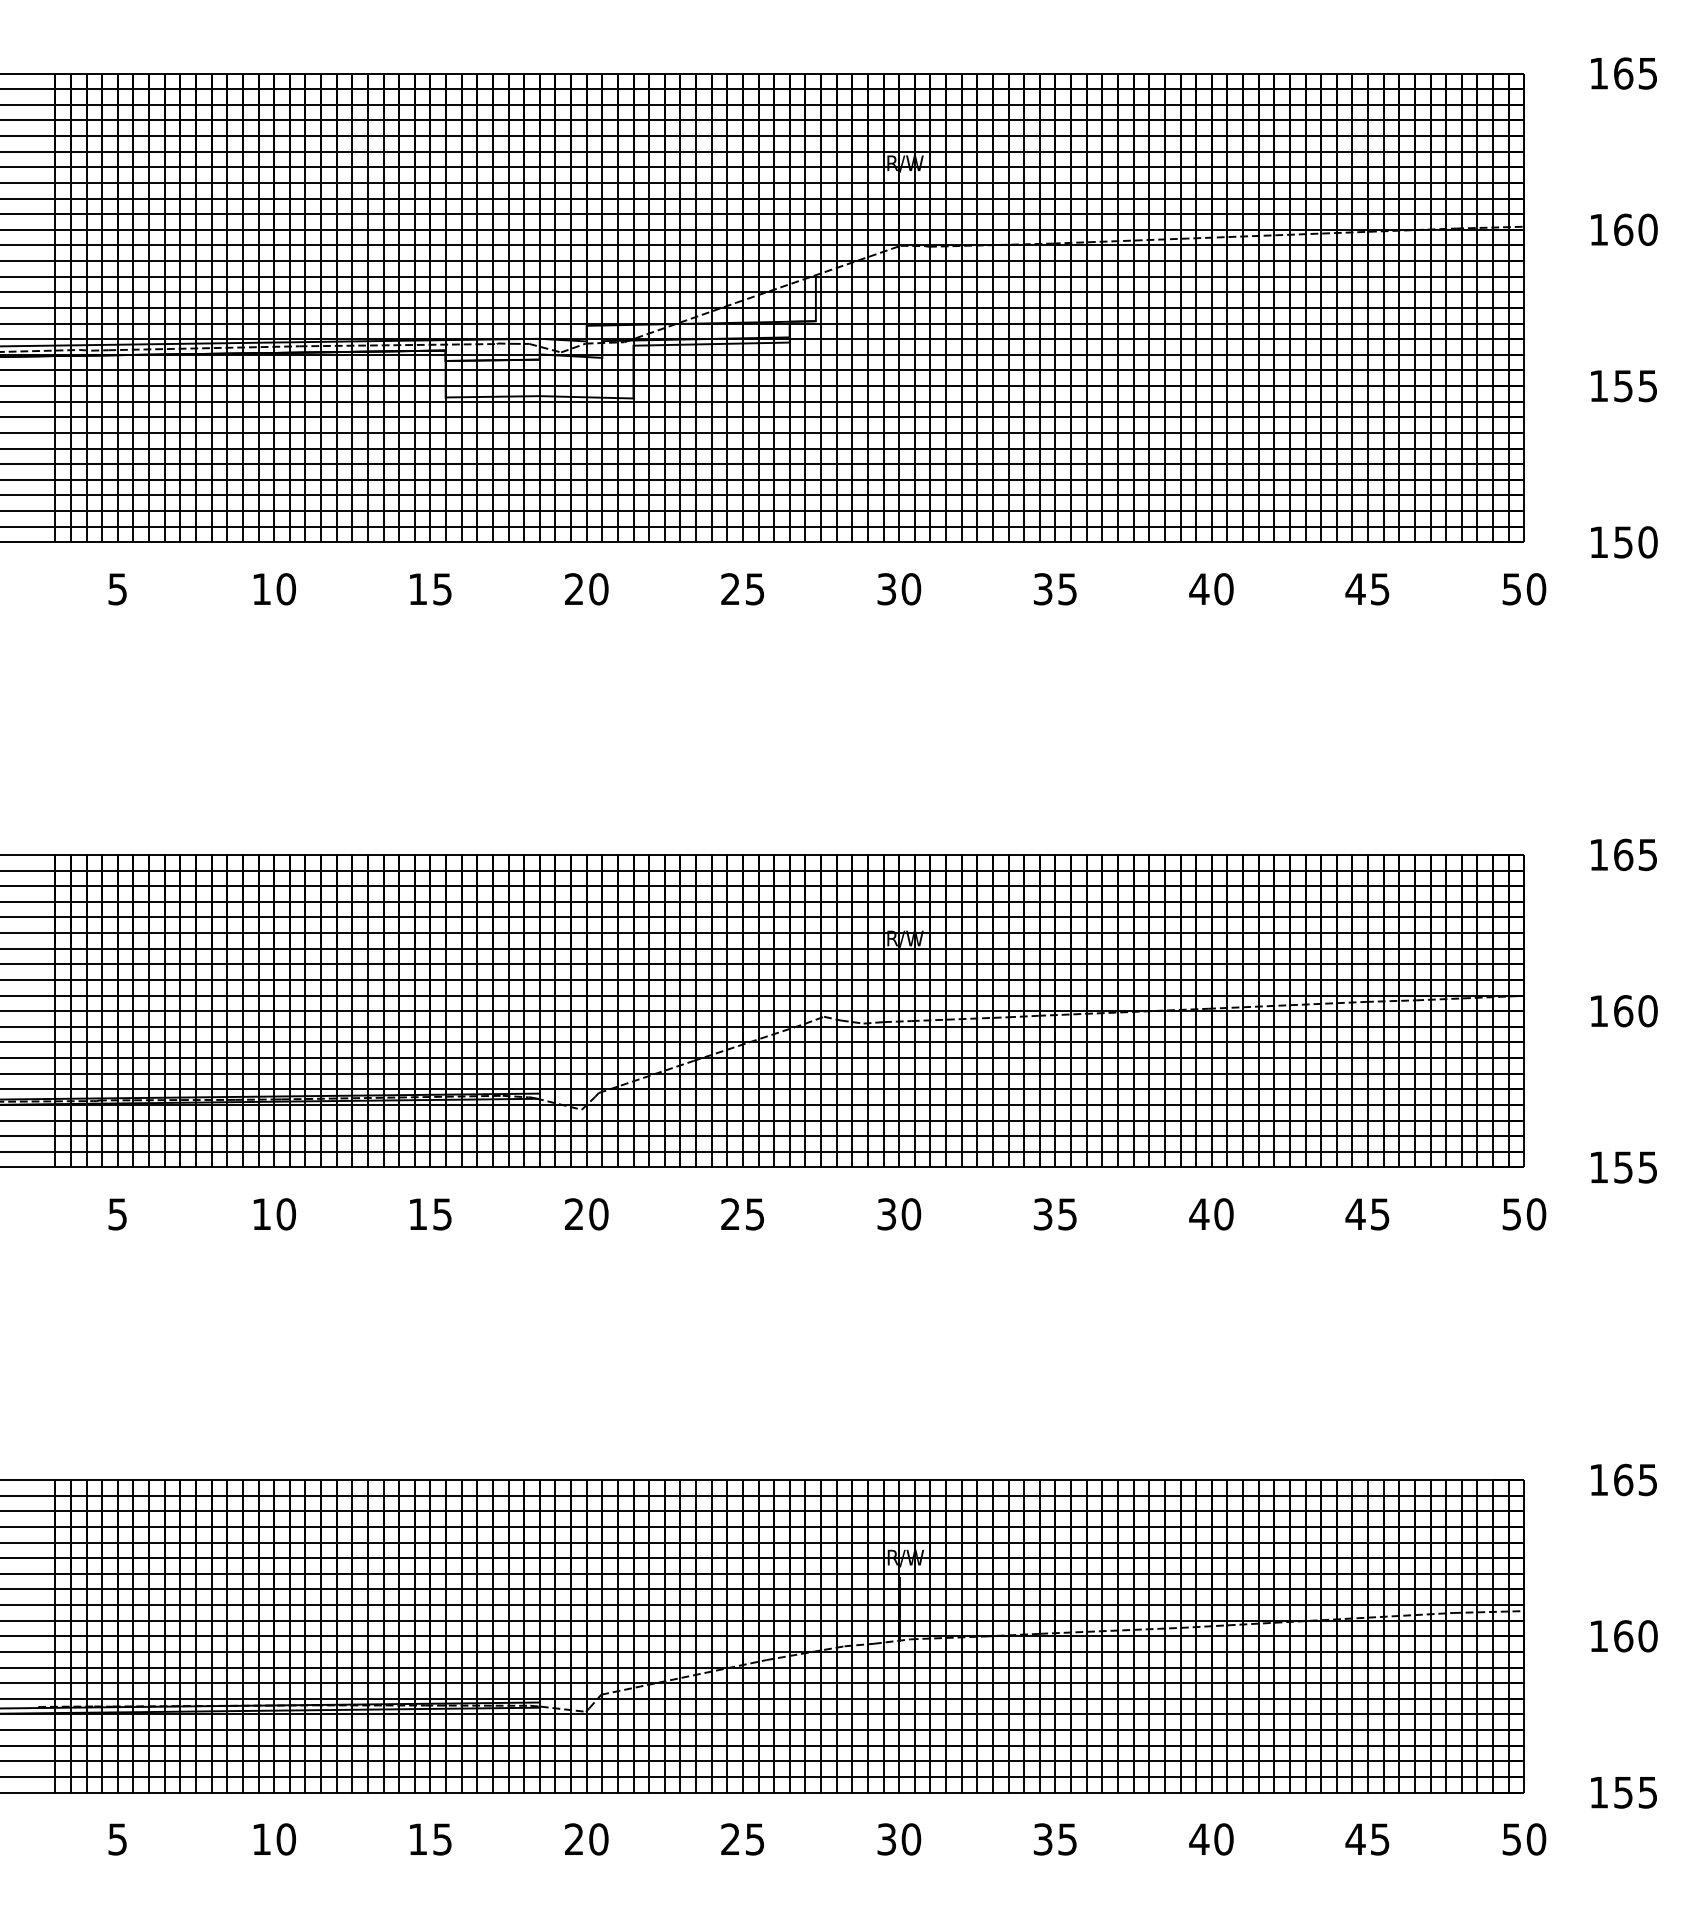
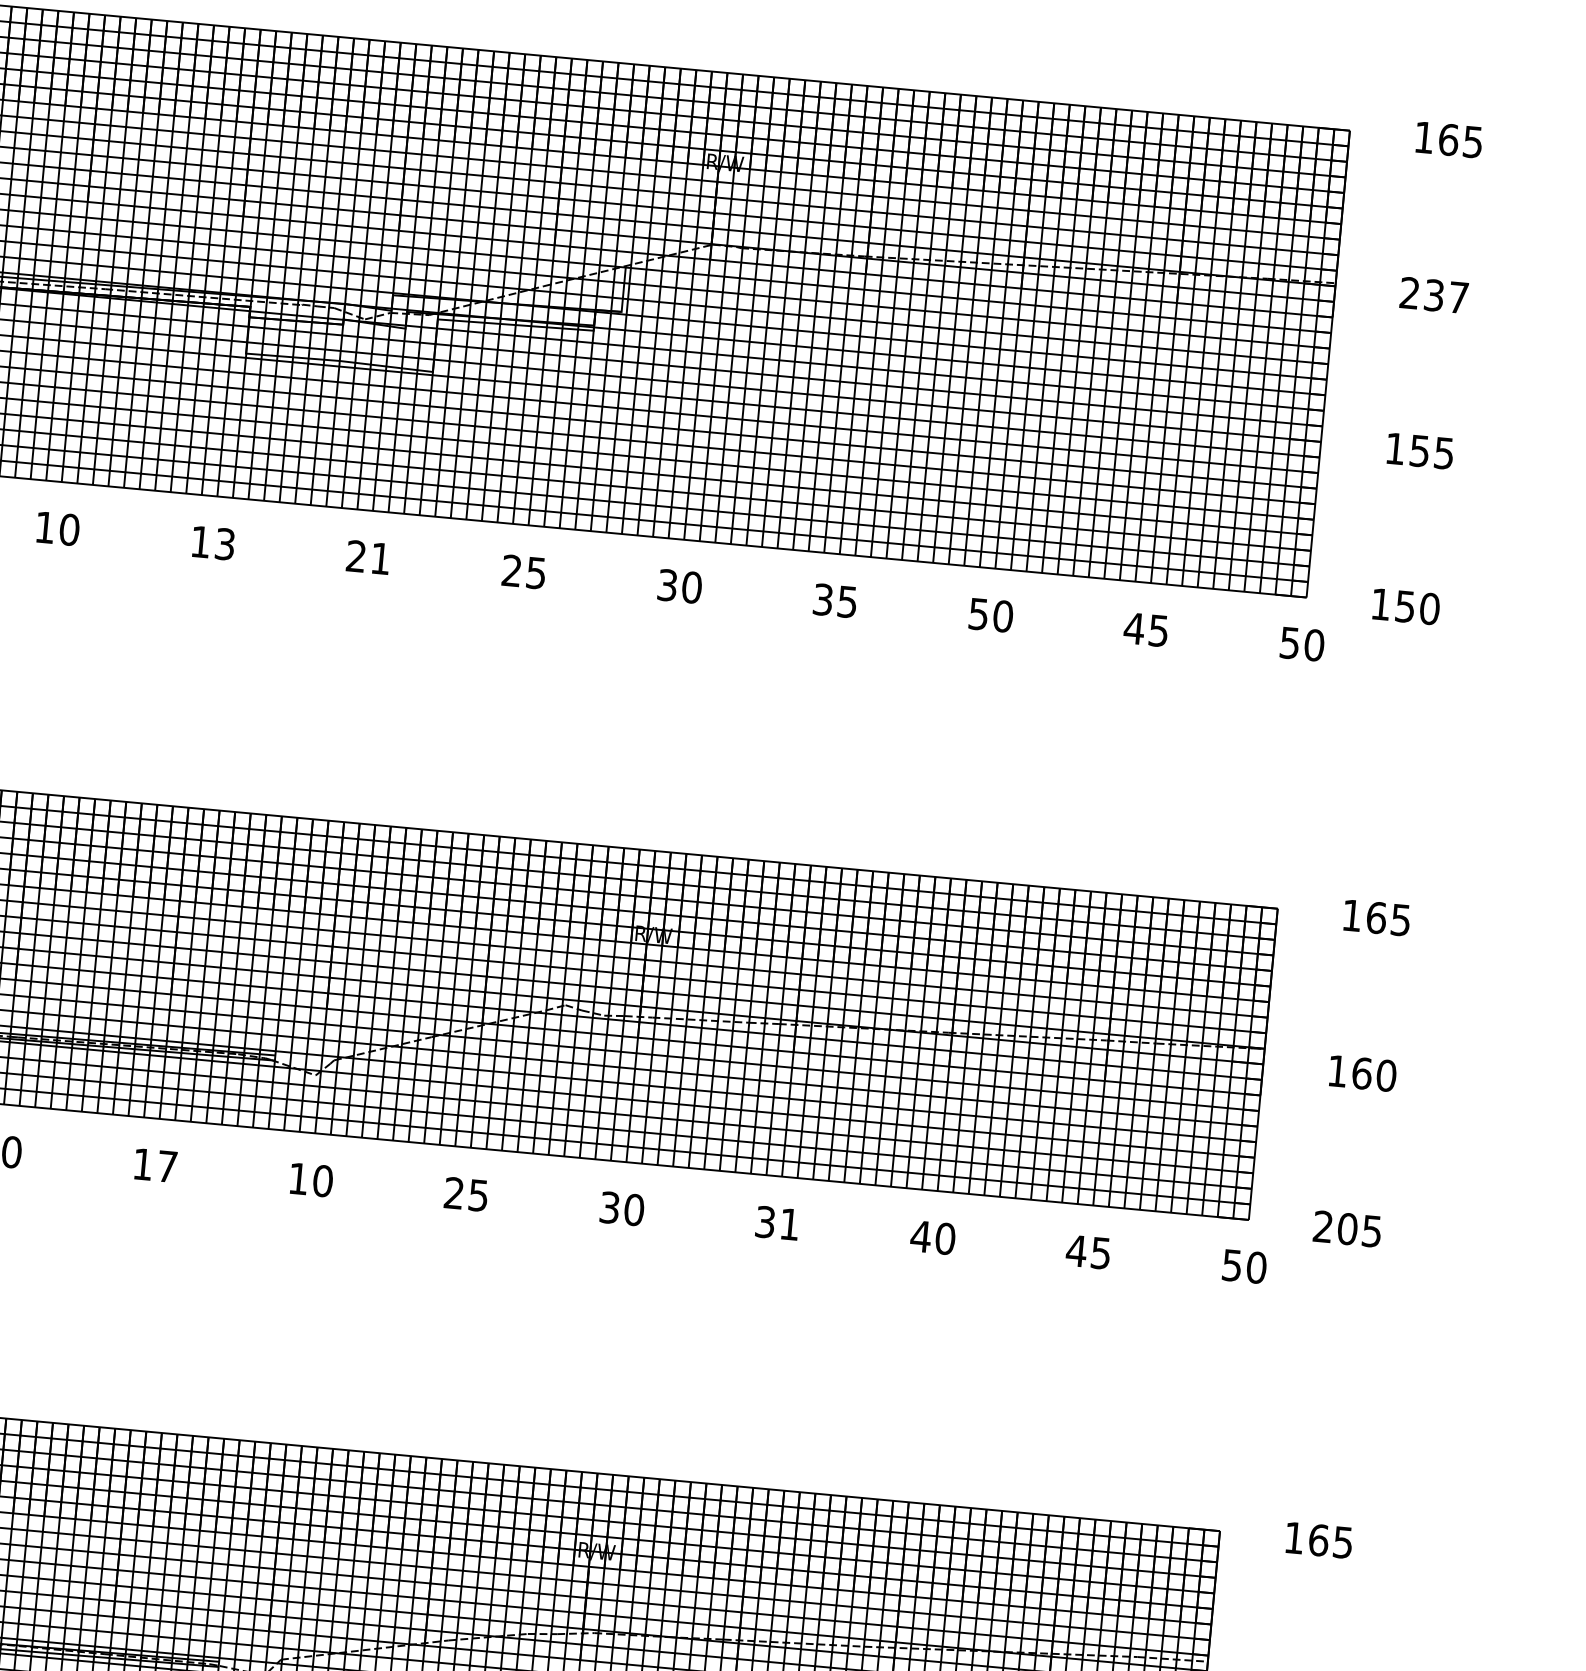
text: (1623, 229) -> (1434, 295), 160 -> 237
text: (442, 588) -> (225, 543), 15 -> 13
text: (598, 589) -> (380, 558), 20 -> 21
text: (1199, 589) -> (978, 614), 40 -> 50
text: (1611, 1167) -> (1335, 1228), 155 -> 205
text: (574, 1213) -> (298, 1178), 20 -> 10
text: (442, 1214) -> (167, 1166), 15 -> 17
text: (1067, 1214) -> (789, 1224), 35 -> 31

